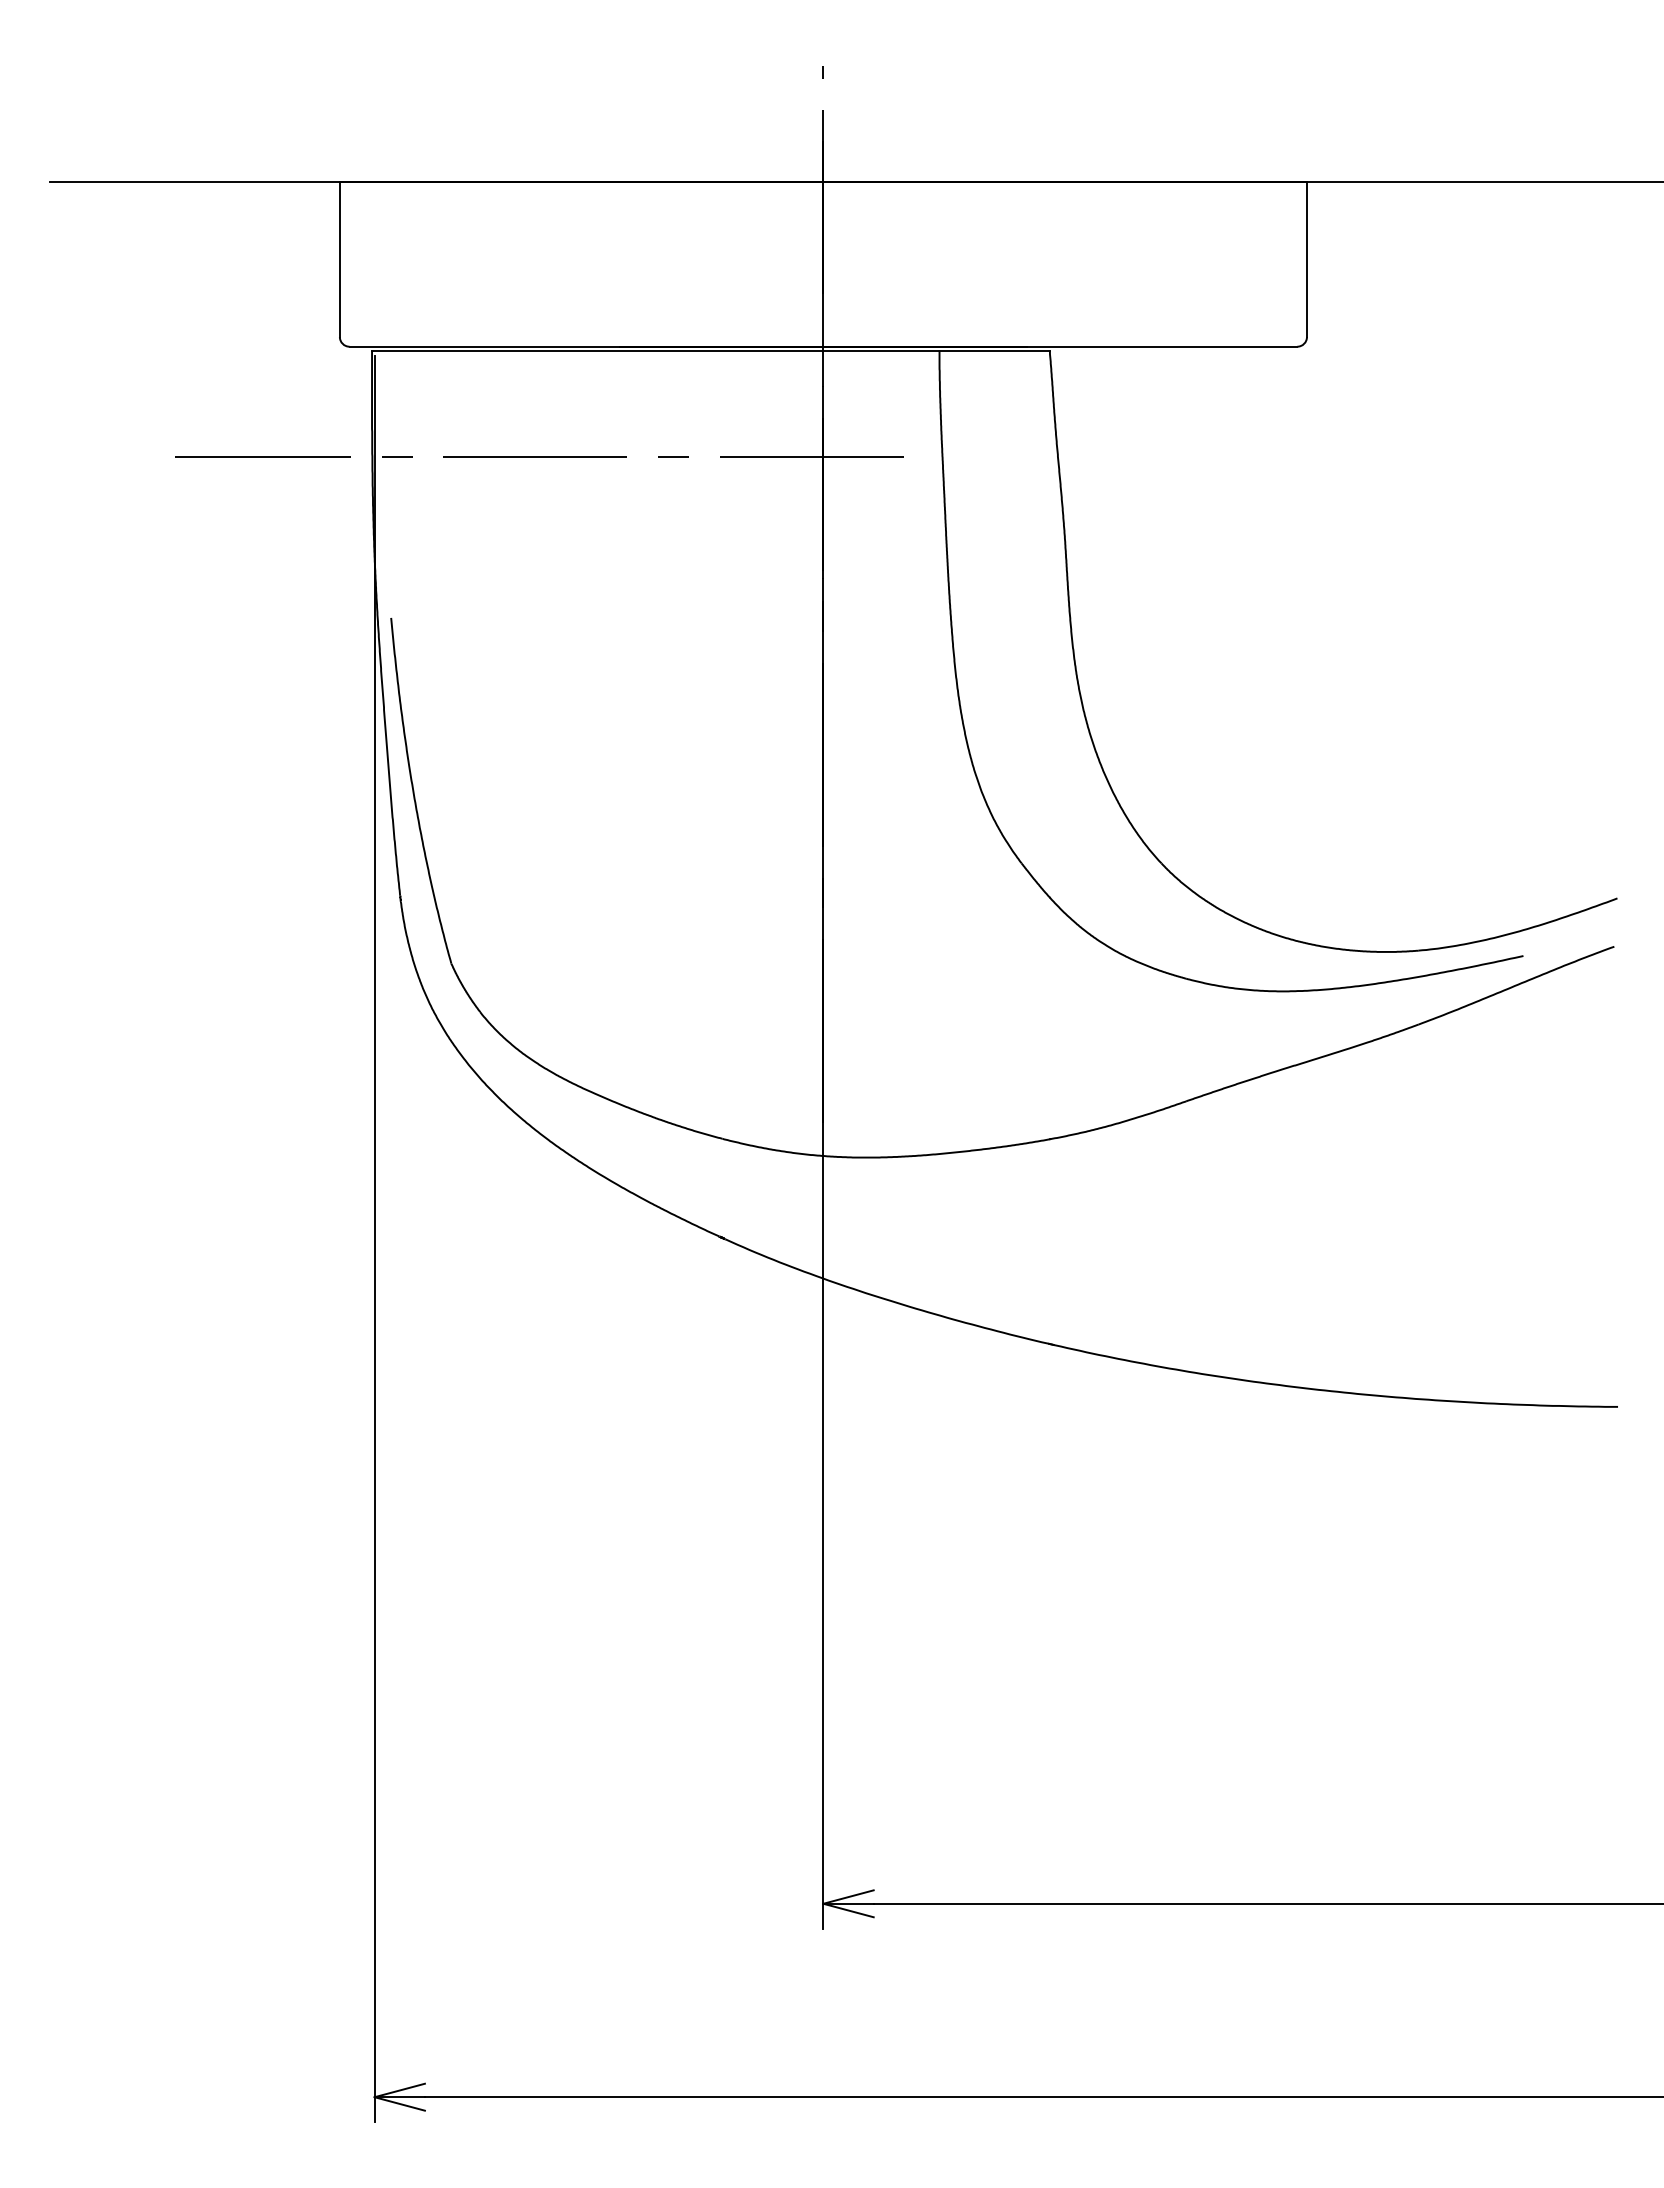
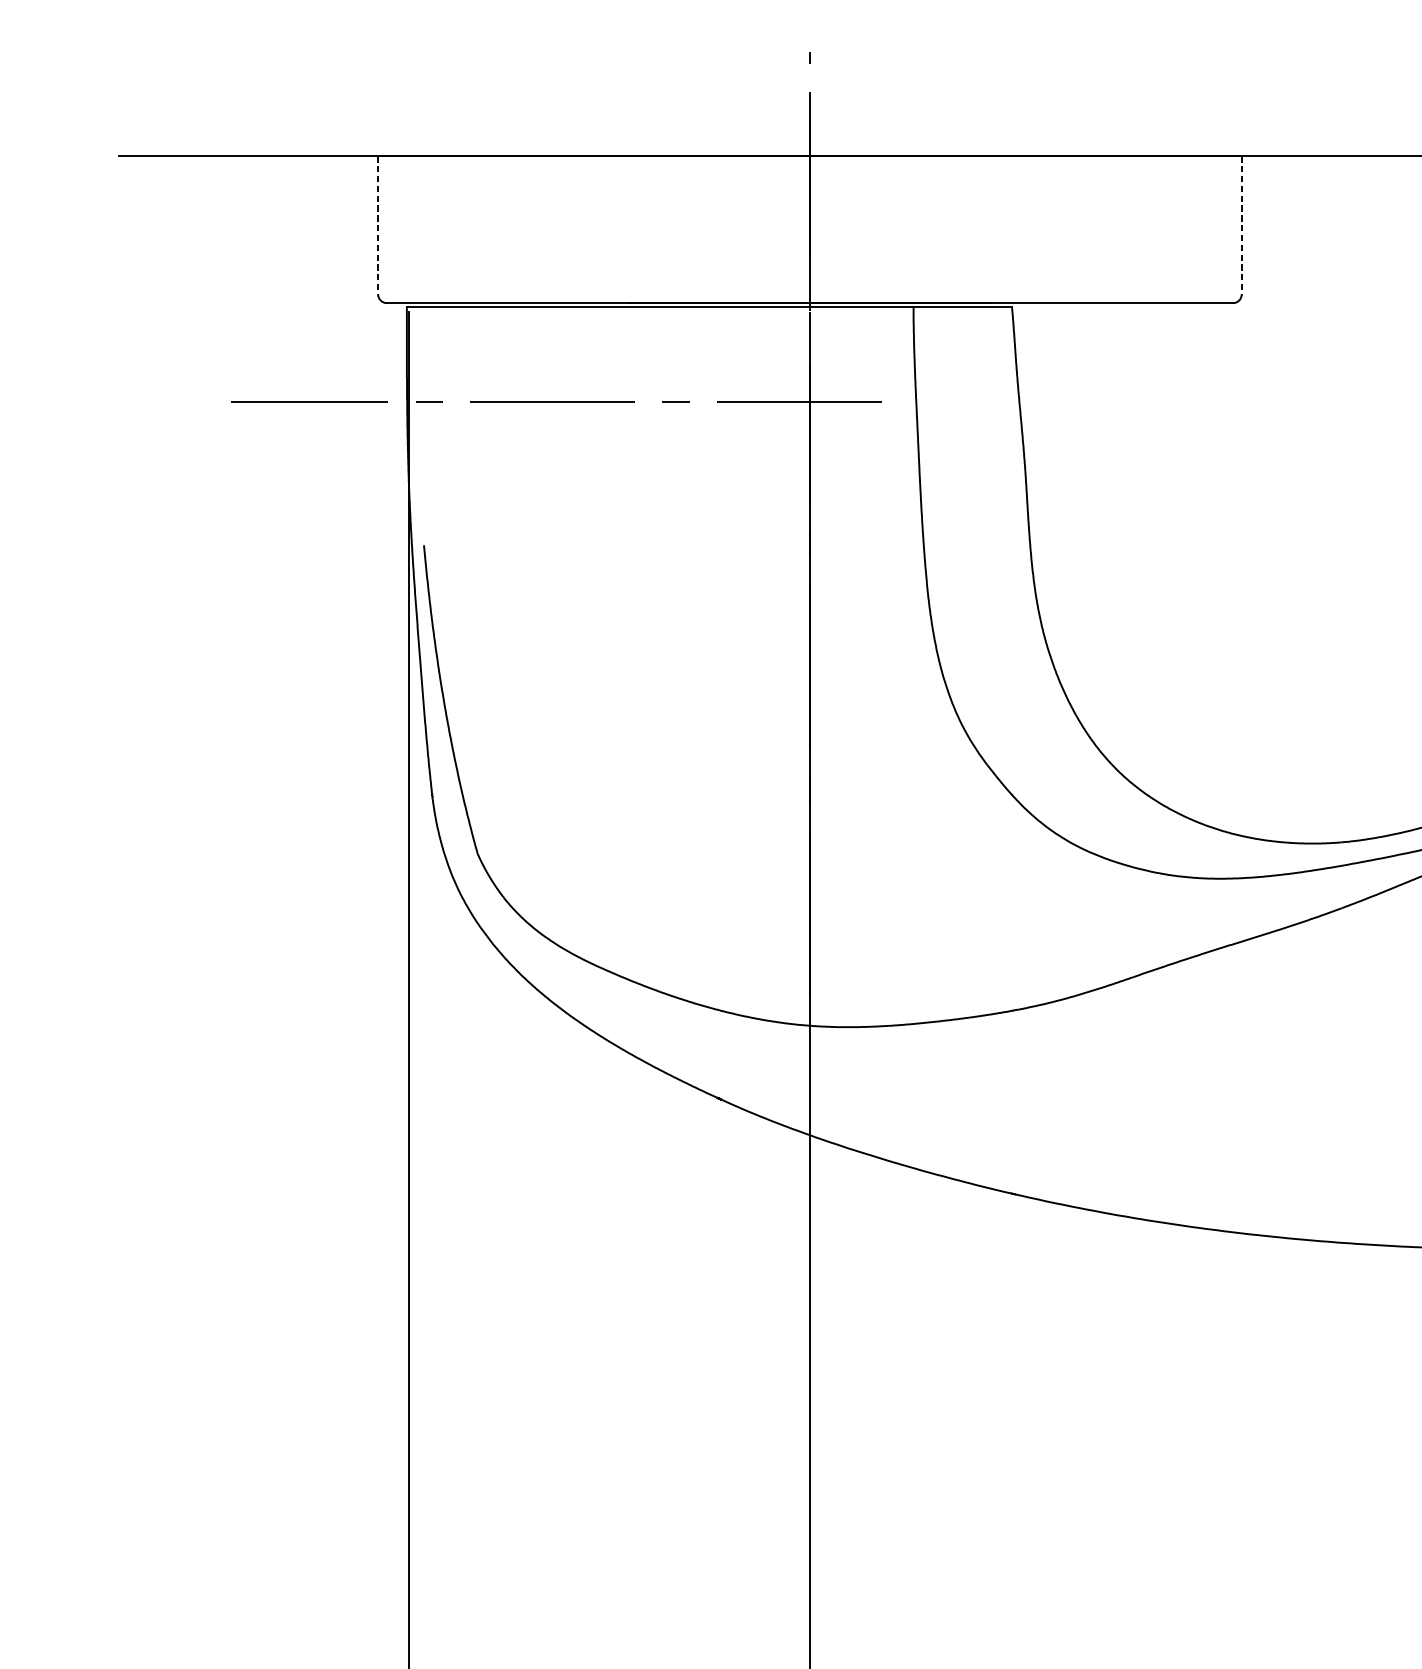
line: (339, 260) -> (377, 226), solid -> dashed
line: (1306, 260) -> (1241, 226), solid -> dashed

